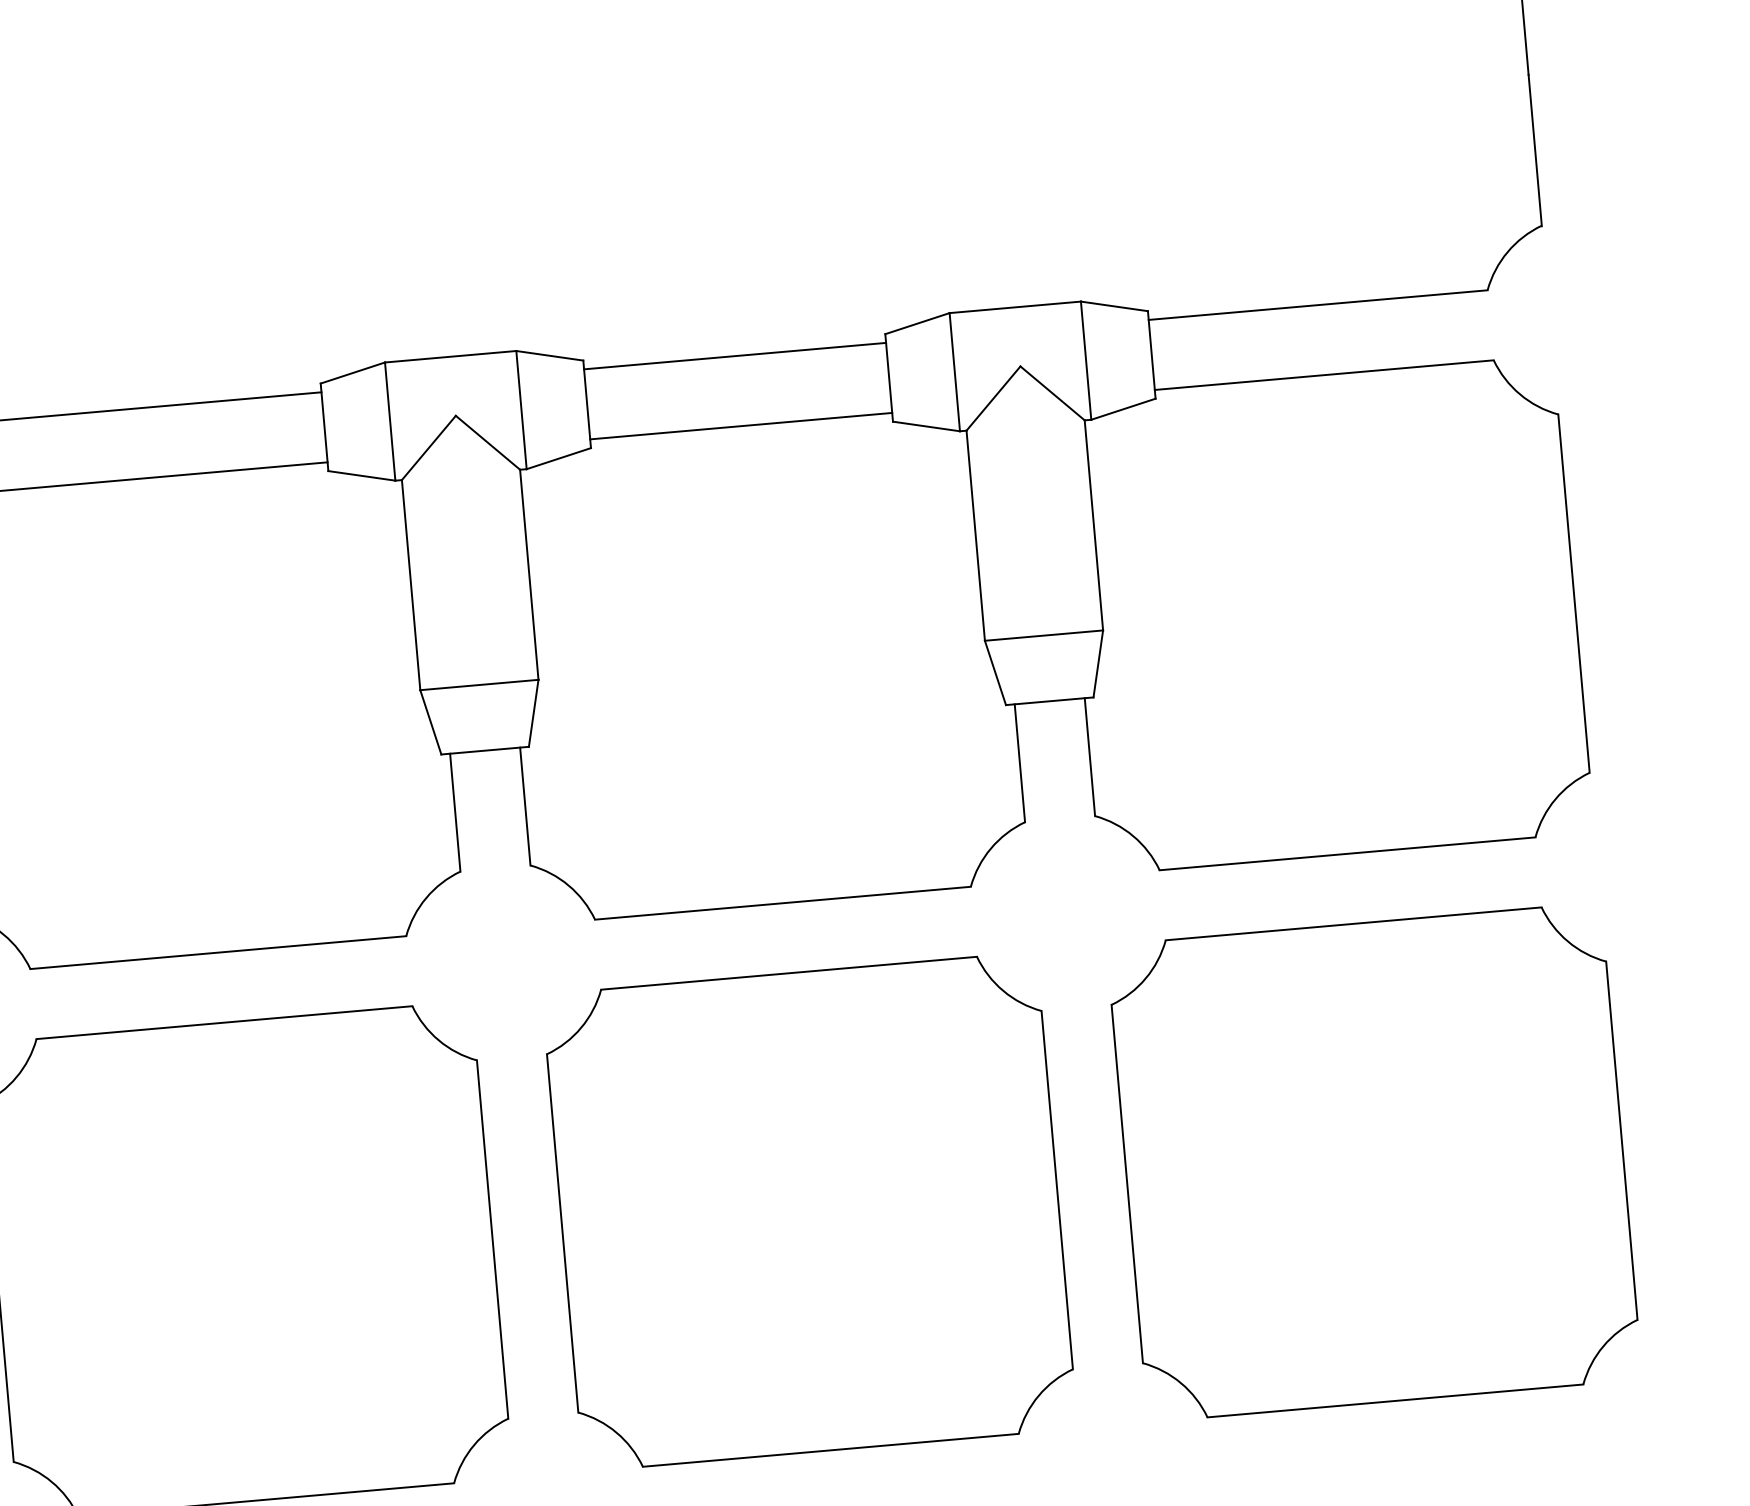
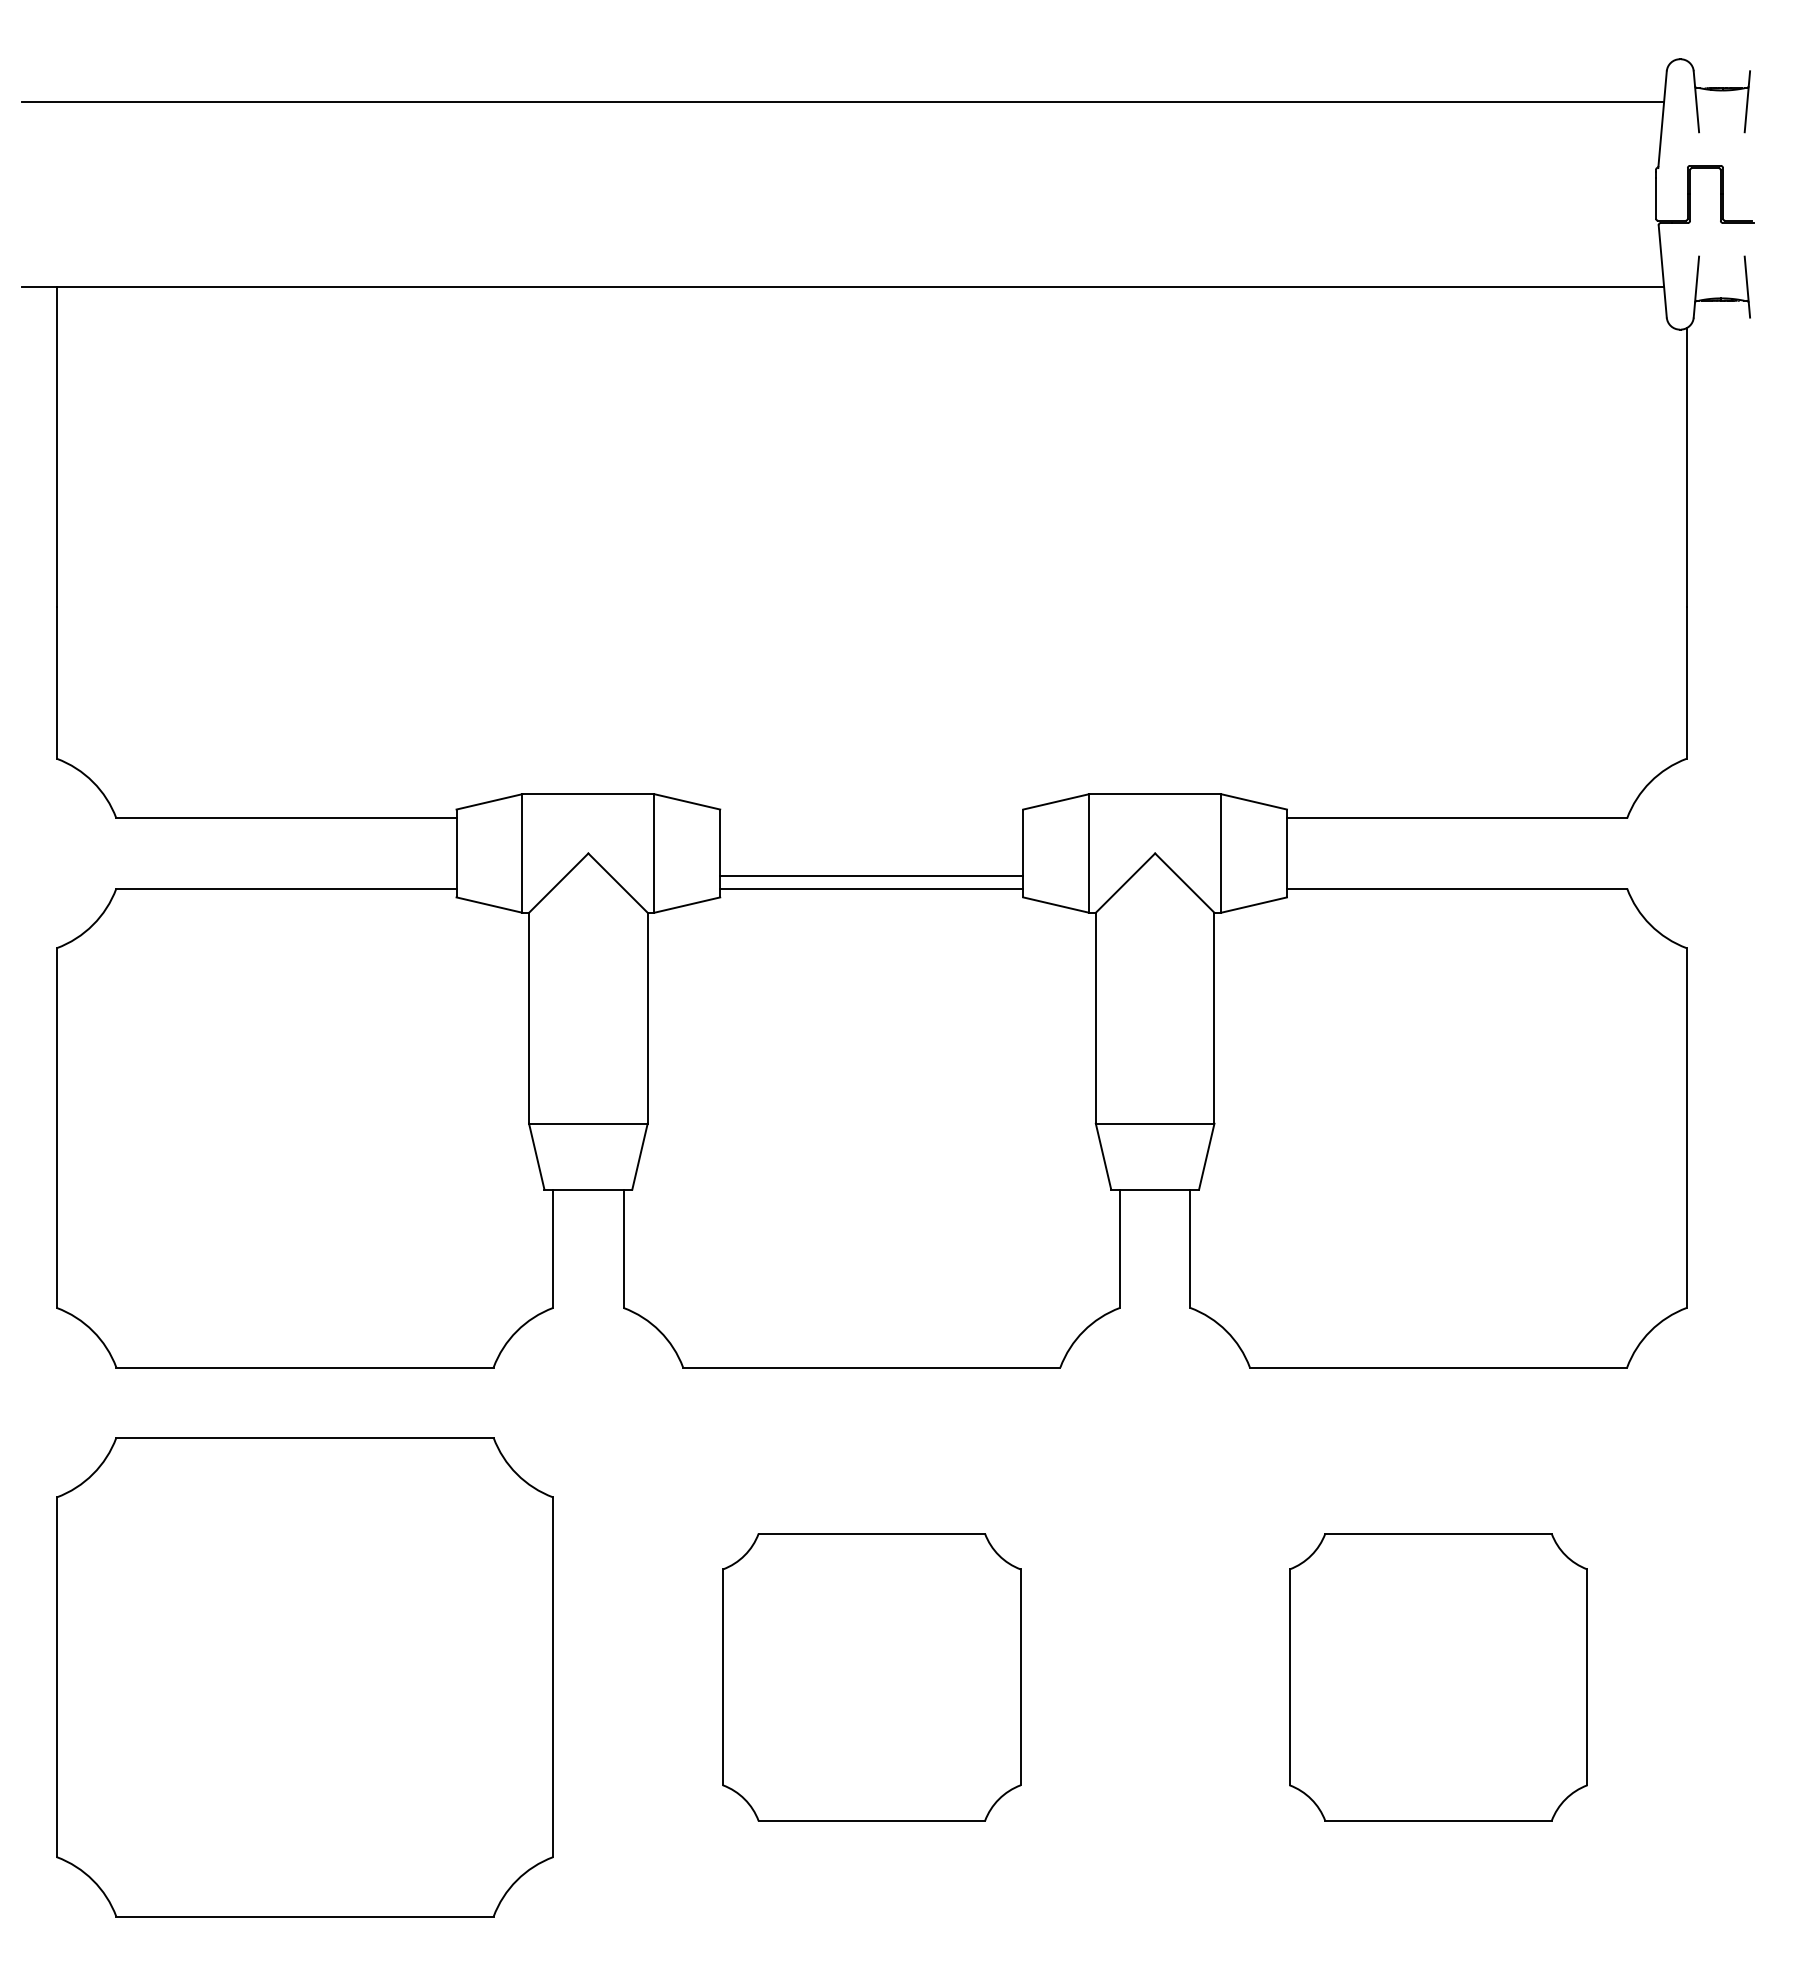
line: (734, 356) -> (871, 876), moved
part: (1374, 1162) -> (1438, 1677), size x0.6
part: (809, 1212) -> (871, 1677), size x0.6

